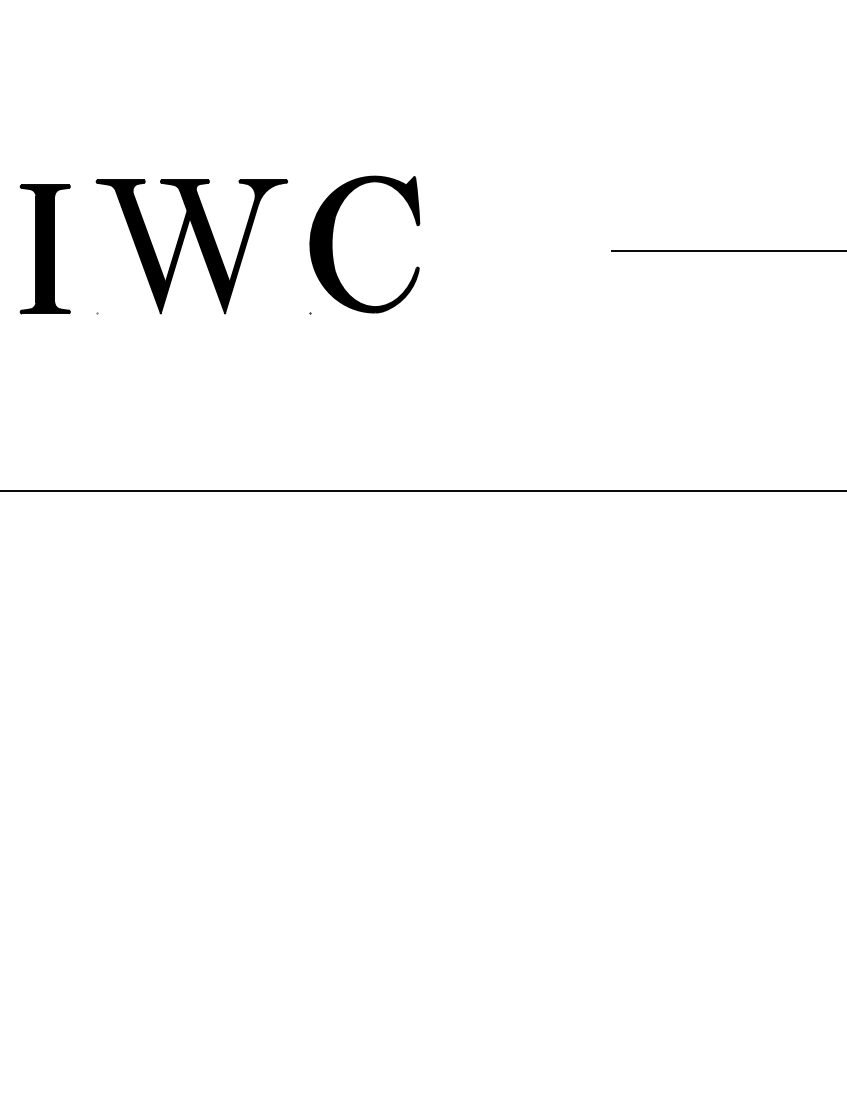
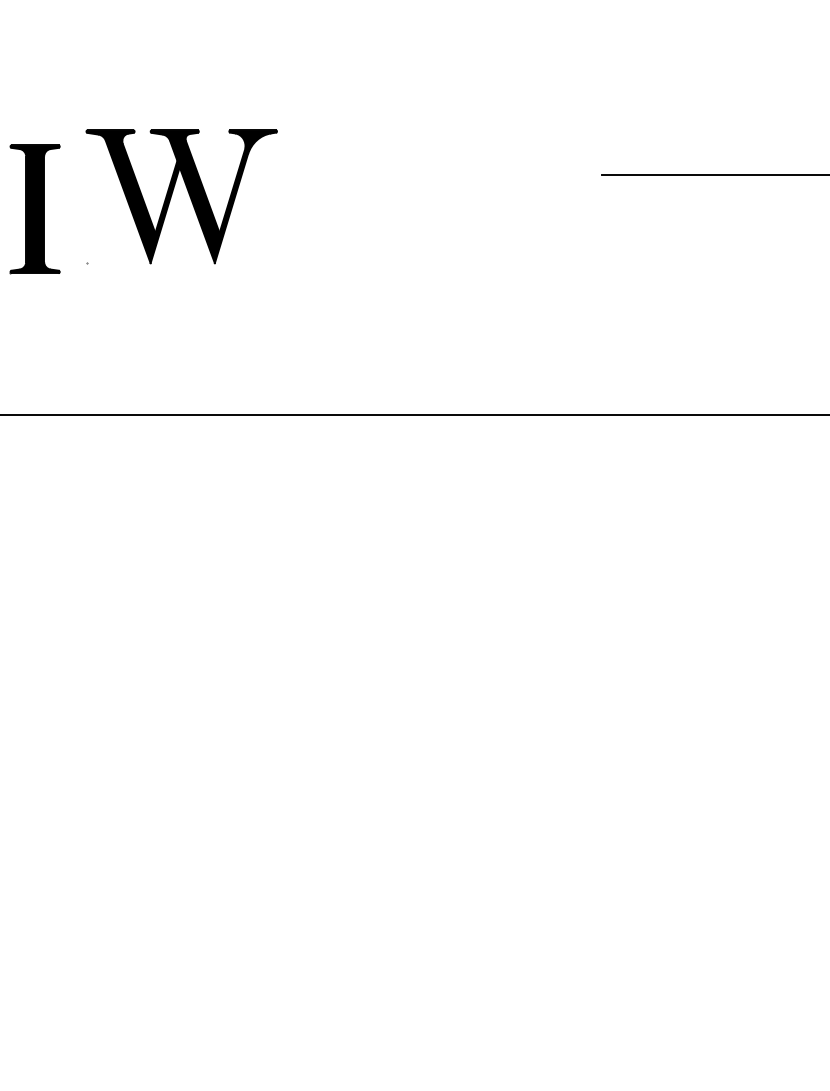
part: (198, 243) -> (188, 193), moved
part: (332, 244) -> (322, 168), removed
part: (44, 249) -> (34, 209), moved

